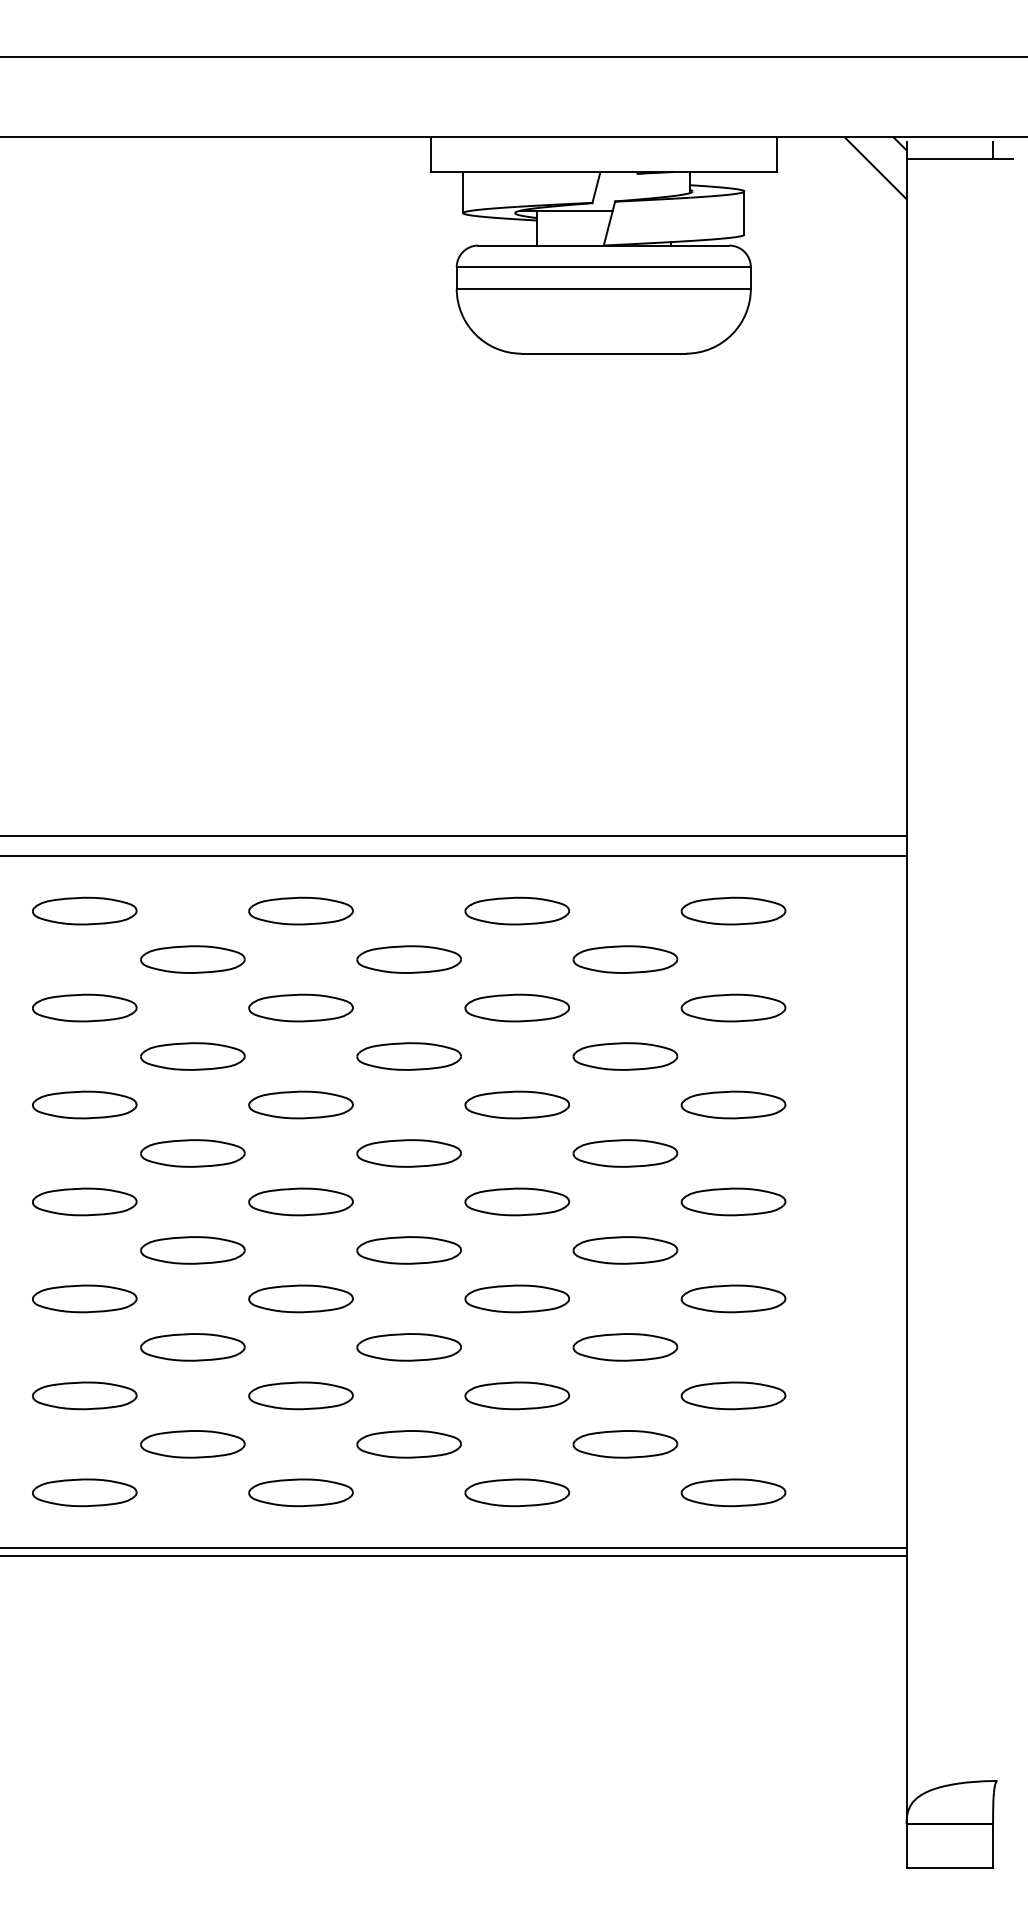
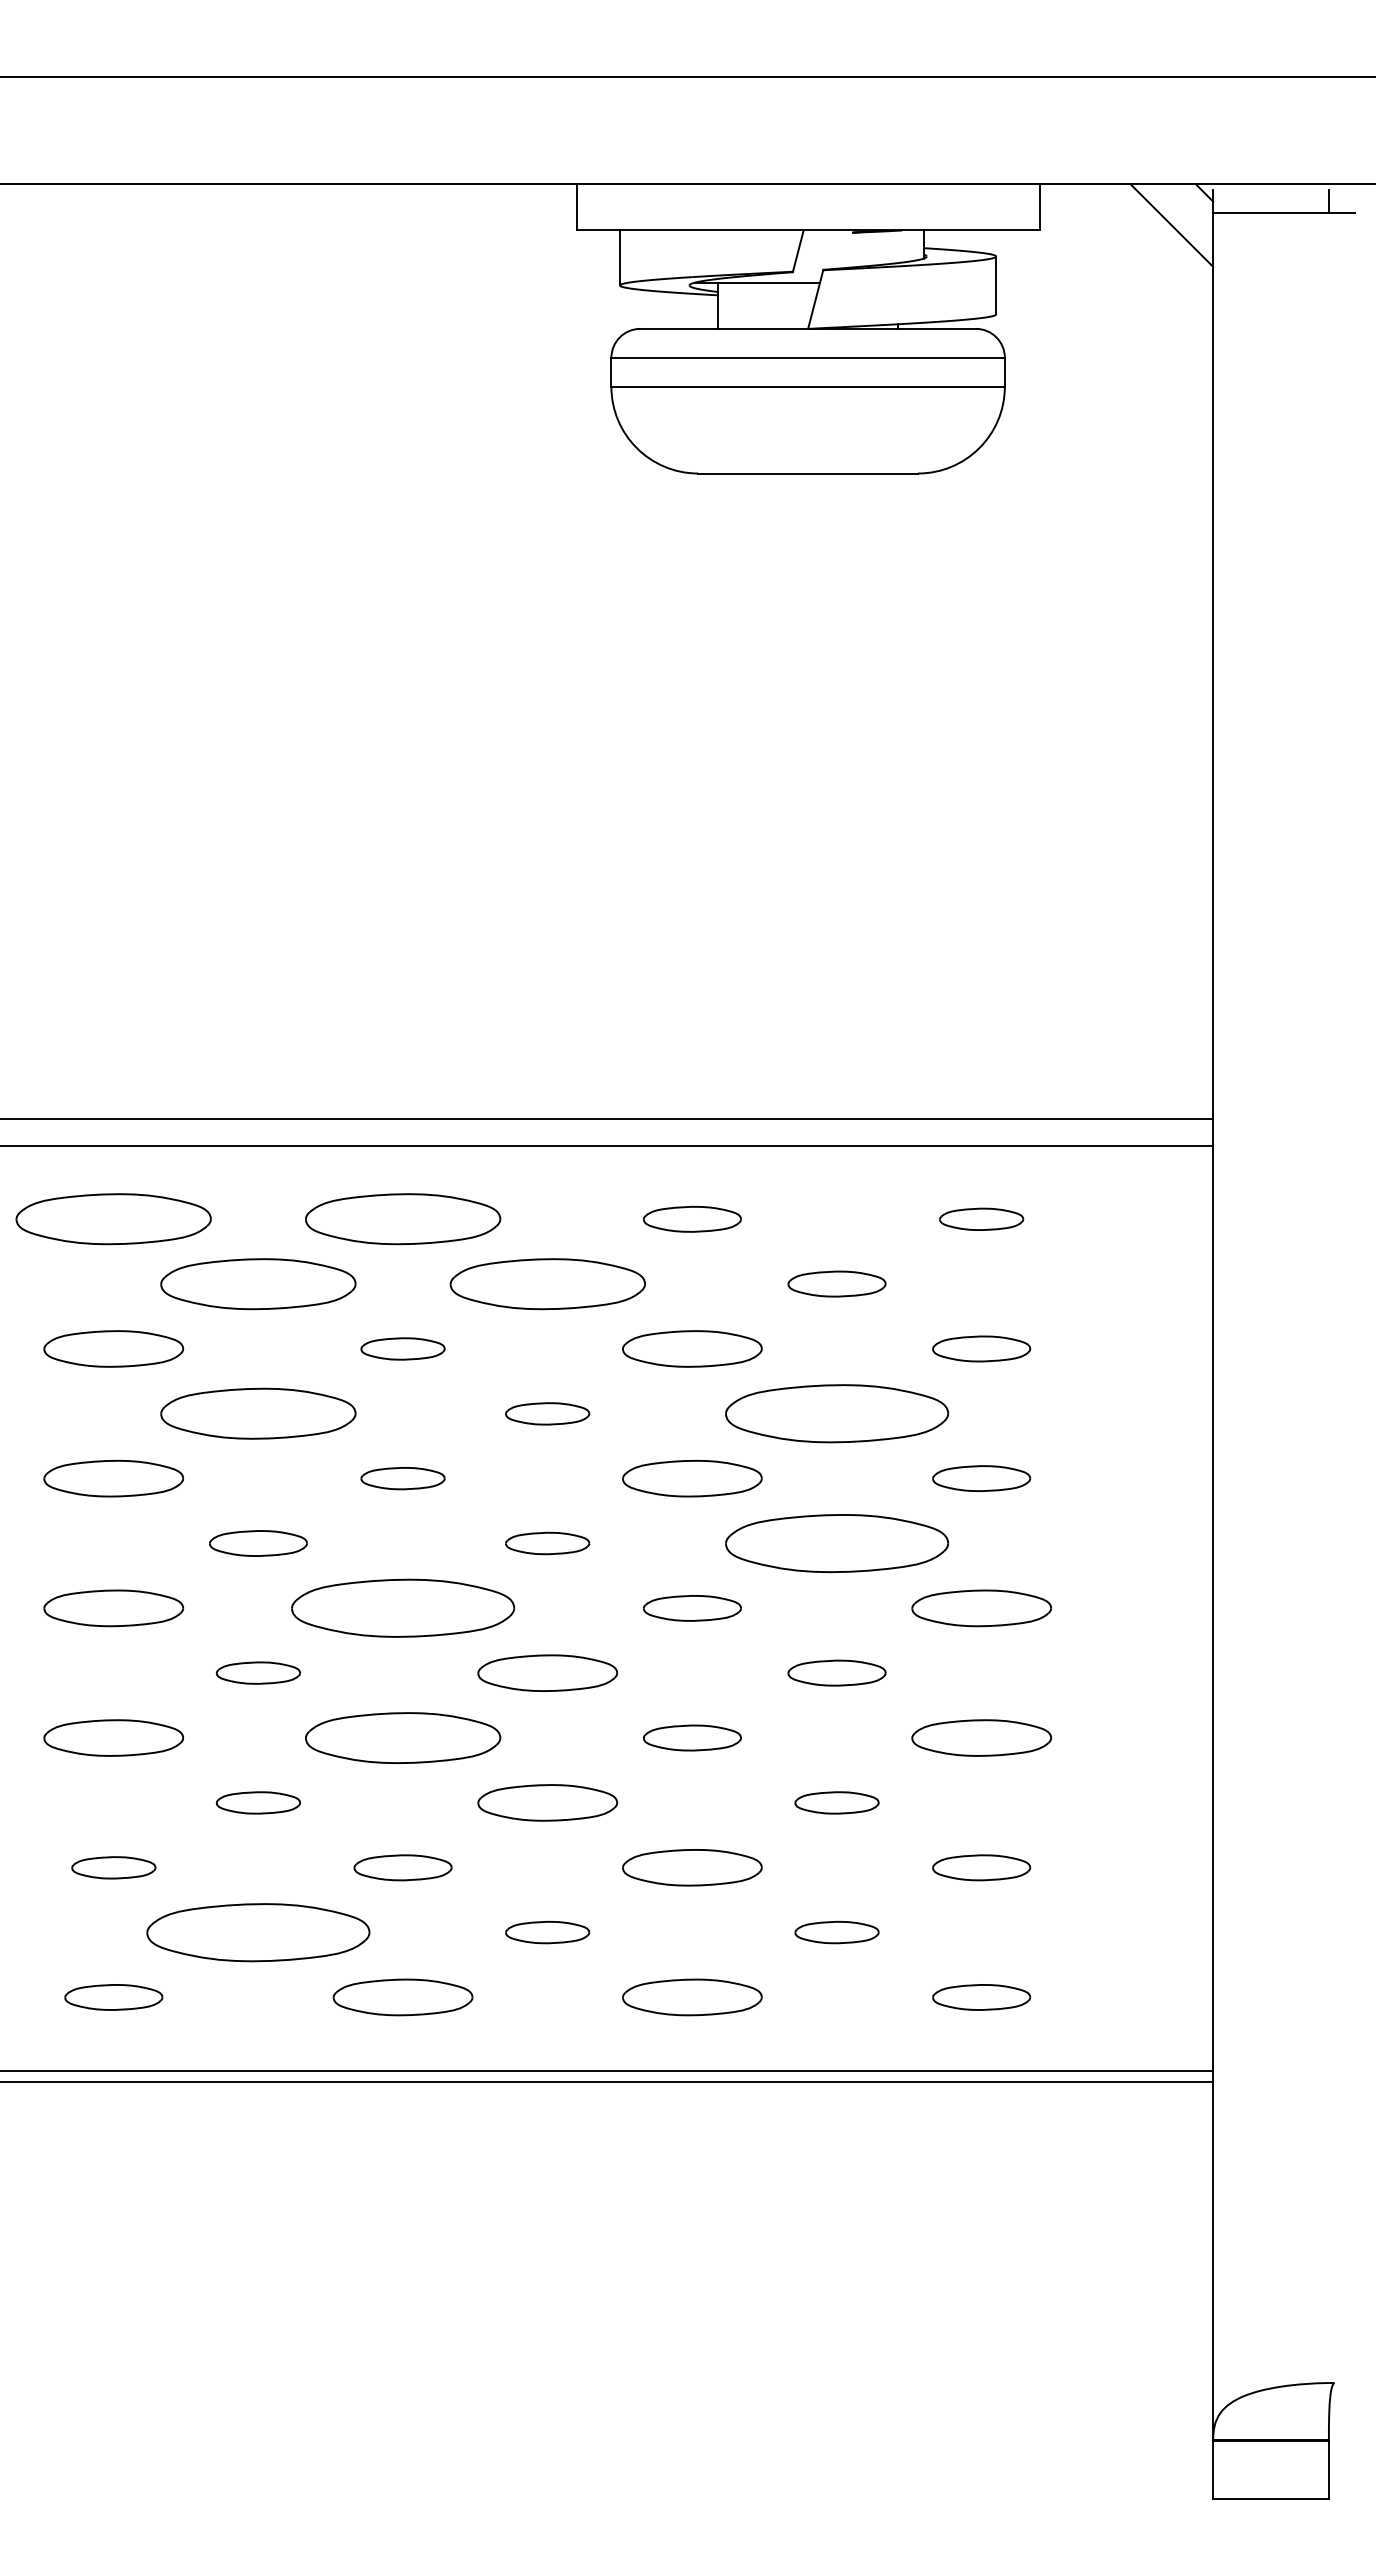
part: (84, 911) -> (113, 1219), size x1.4
part: (300, 911) -> (402, 1219), size x1.4
part: (517, 911) -> (692, 1219), size x0.7
part: (733, 911) -> (981, 1219), size x0.6
part: (192, 959) -> (258, 1283), size x1.4
part: (408, 959) -> (547, 1283), size x1.4
part: (625, 959) -> (836, 1283), size x0.7
part: (300, 1007) -> (402, 1348), size x0.6
part: (733, 1007) -> (981, 1348), size x0.7
part: (192, 1056) -> (258, 1413), size x1.4
part: (408, 1056) -> (547, 1413), size x0.6
part: (625, 1056) -> (836, 1413), size x1.6
part: (300, 1104) -> (402, 1478), size x0.6
part: (733, 1104) -> (981, 1478), size x0.7
part: (192, 1153) -> (258, 1543), size x0.7
part: (408, 1153) -> (547, 1543), size x0.6
part: (625, 1153) -> (836, 1543), size x1.6
part: (300, 1202) -> (402, 1608), size x1.6
part: (517, 1202) -> (692, 1608), size x0.7
part: (192, 1249) -> (258, 1672), size x0.6
part: (625, 1249) -> (836, 1672), size x0.7
part: (300, 1298) -> (402, 1737), size x1.4
part: (517, 1298) -> (692, 1737), size x0.7
part: (192, 1347) -> (258, 1802), size x0.6
part: (625, 1347) -> (836, 1802), size x0.6
part: (84, 1395) -> (113, 1867), size x0.6
part: (300, 1395) -> (402, 1867), size x0.7
part: (733, 1395) -> (981, 1867), size x0.7
part: (192, 1444) -> (258, 1932), size x1.6
part: (408, 1444) -> (547, 1932), size x0.6
part: (625, 1444) -> (836, 1932), size x0.6
part: (84, 1492) -> (113, 1997), size x0.7
part: (733, 1492) -> (981, 1997), size x0.7

